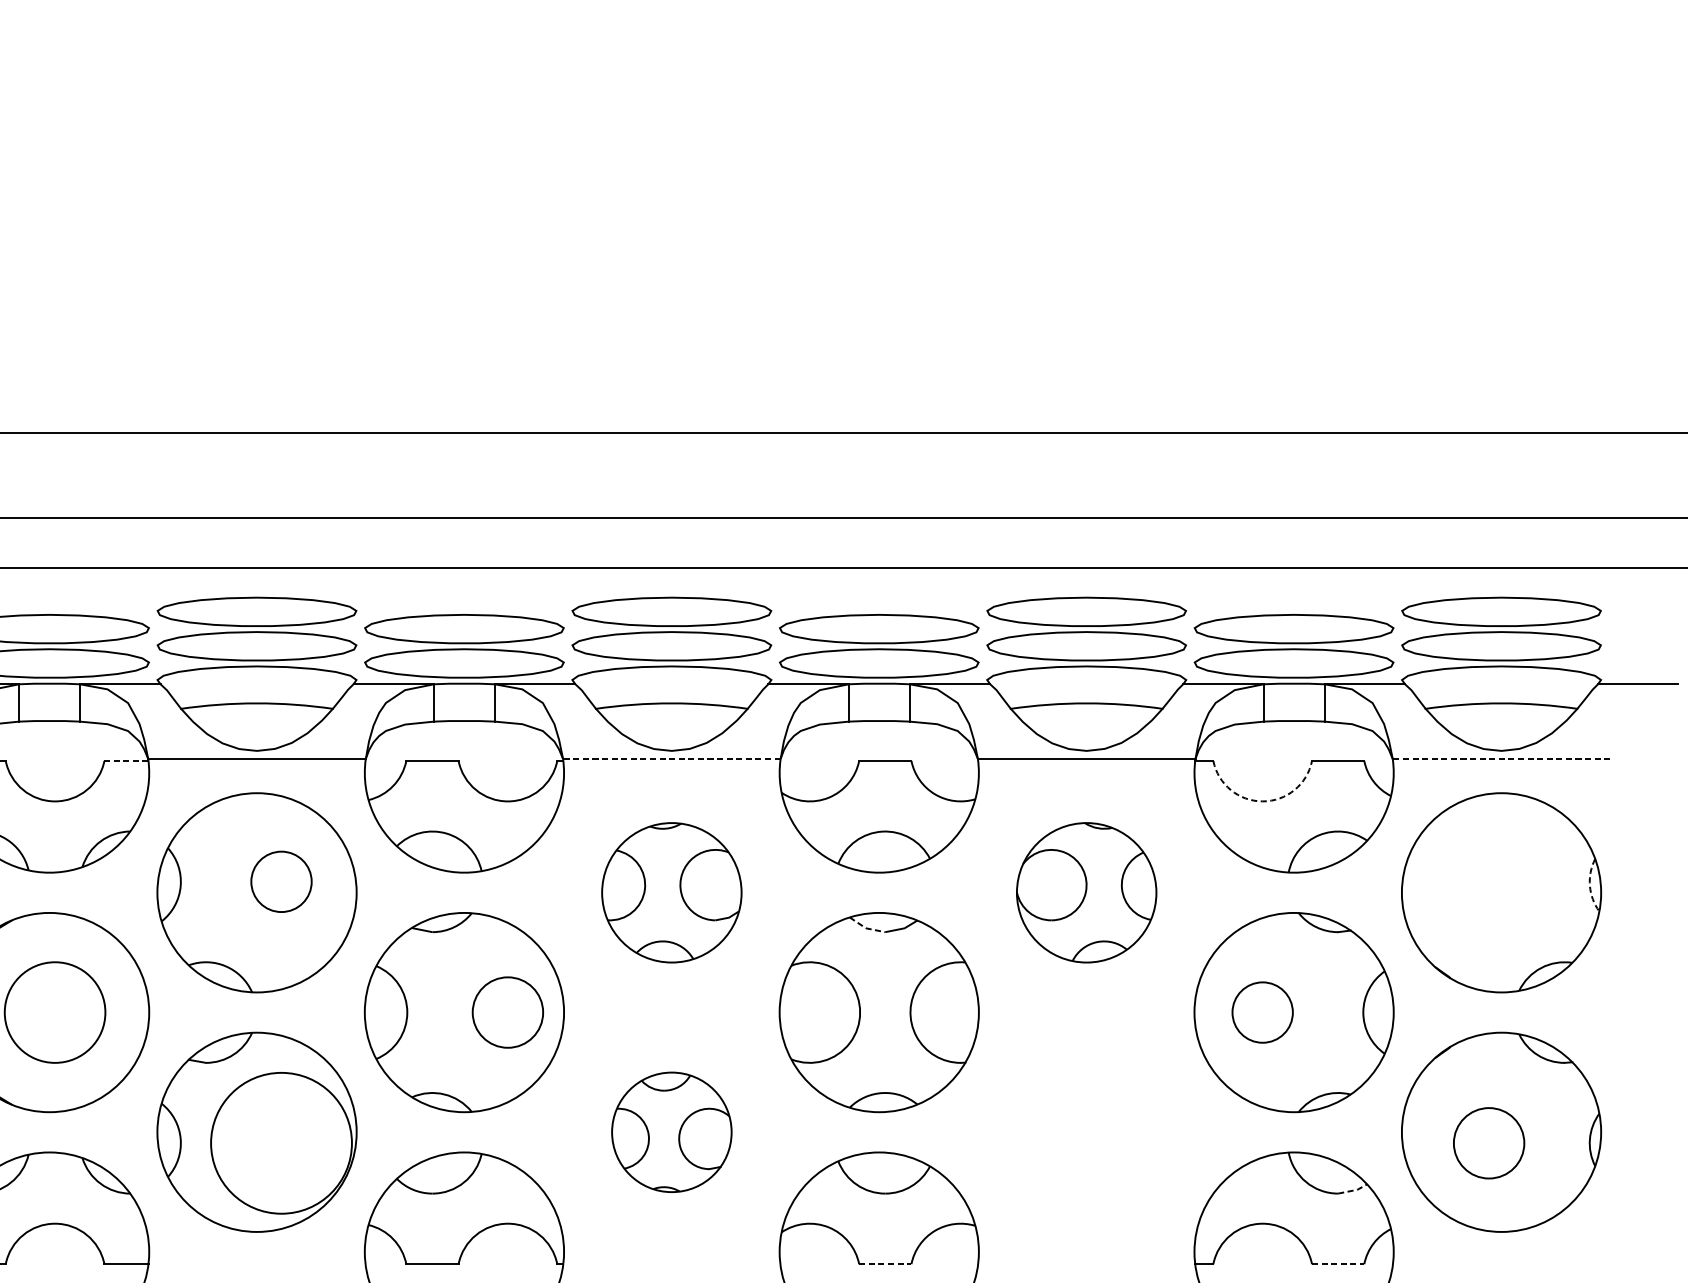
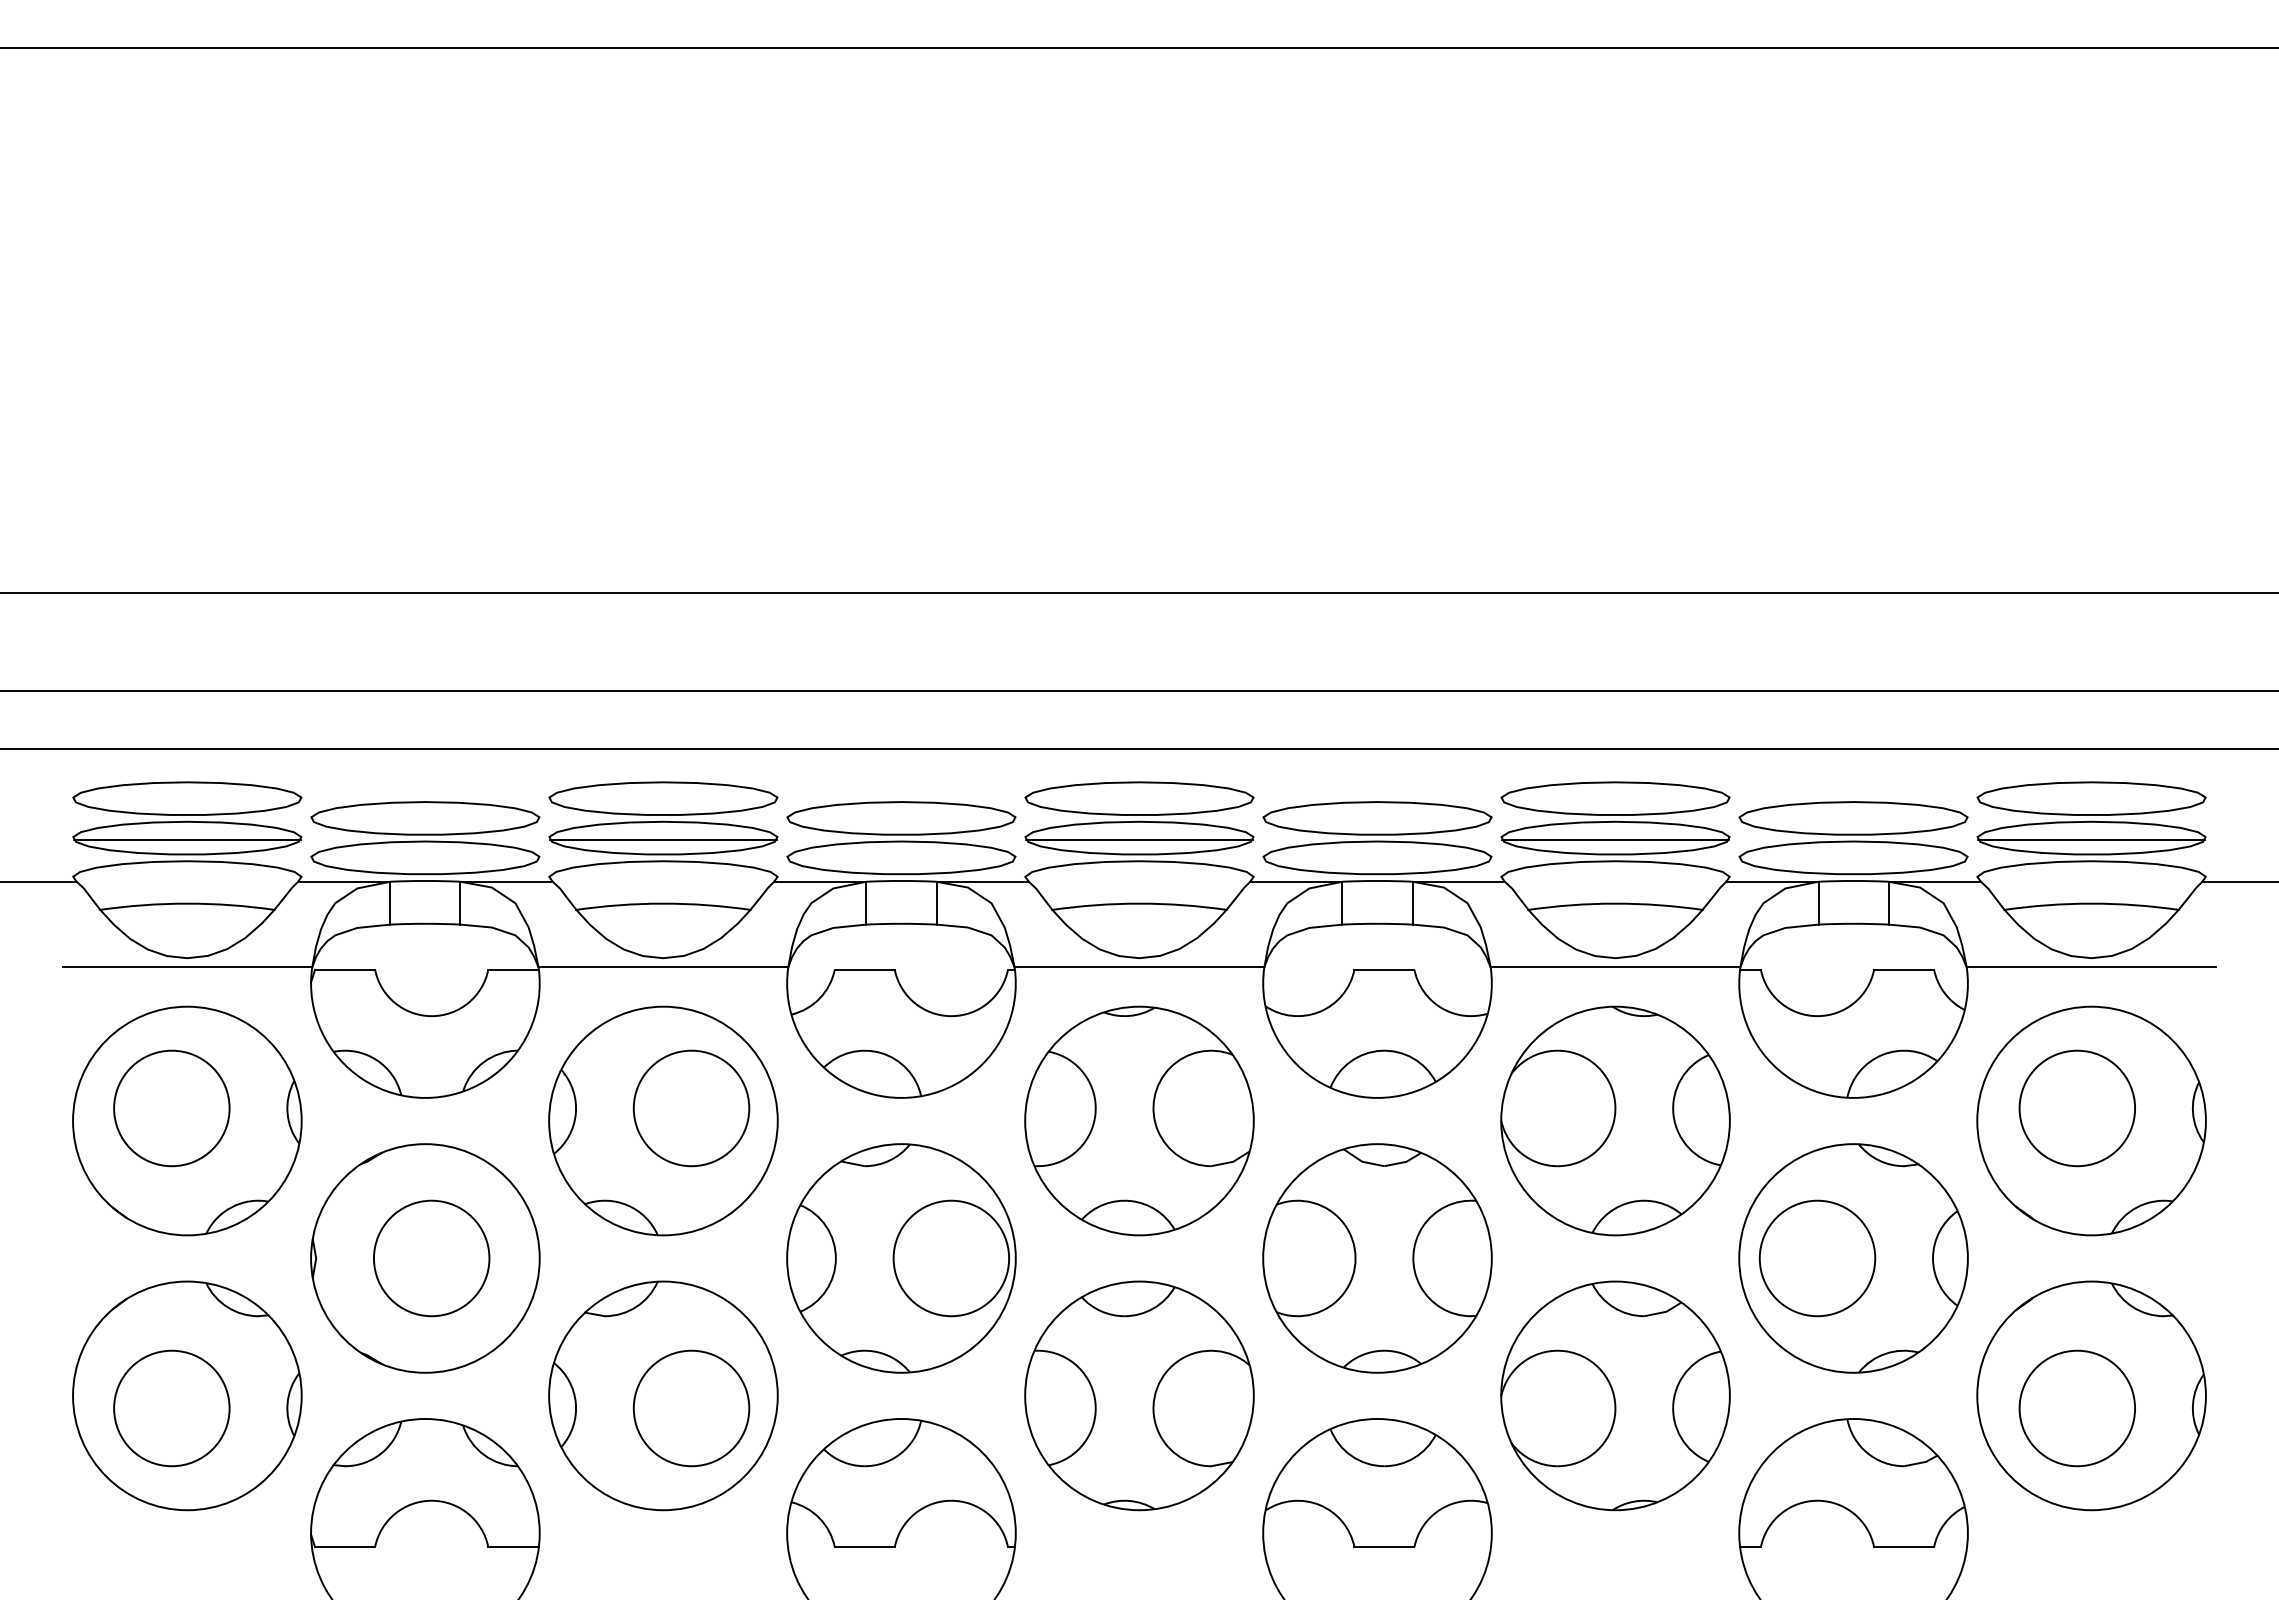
line: (257, 647) -> (663, 839), added
line: (671, 647) -> (1139, 839), added
line: (1086, 647) -> (1615, 839), added
line: (1501, 647) -> (2091, 839), added
line: (671, 759) -> (1139, 967), dashed -> solid
line: (1501, 759) -> (2091, 967), dashed -> solid
line: (126, 760) -> (513, 969), dashed -> solid
arc: (1262, 801) -> (1817, 1016), dashed -> solid
circle: (281, 881) -> (691, 1108), size x1.67
circle: (1488, 881) -> (2076, 1108), added
arc: (1590, 886) -> (2193, 1113), dashed -> solid
part: (671, 892) -> (1139, 1120), size x1.43
part: (1086, 892) -> (1615, 1120), size x1.43
line: (866, 928) -> (1362, 1161), dashed -> solid
circle: (508, 1012) -> (951, 1258), size x1.43
circle: (1262, 1012) -> (1817, 1258), size x1.67
part: (671, 1131) -> (1139, 1395), size x1.67
part: (1086, 1131) -> (1615, 1395), added
circle: (281, 1143) -> (691, 1408), size x0.71
circle: (1489, 1143) -> (2077, 1408), size x1.43
line: (1354, 1190) -> (1922, 1462), dashed -> solid
line: (885, 1264) -> (1384, 1547), dashed -> solid
line: (1338, 1264) -> (1904, 1547), dashed -> solid

